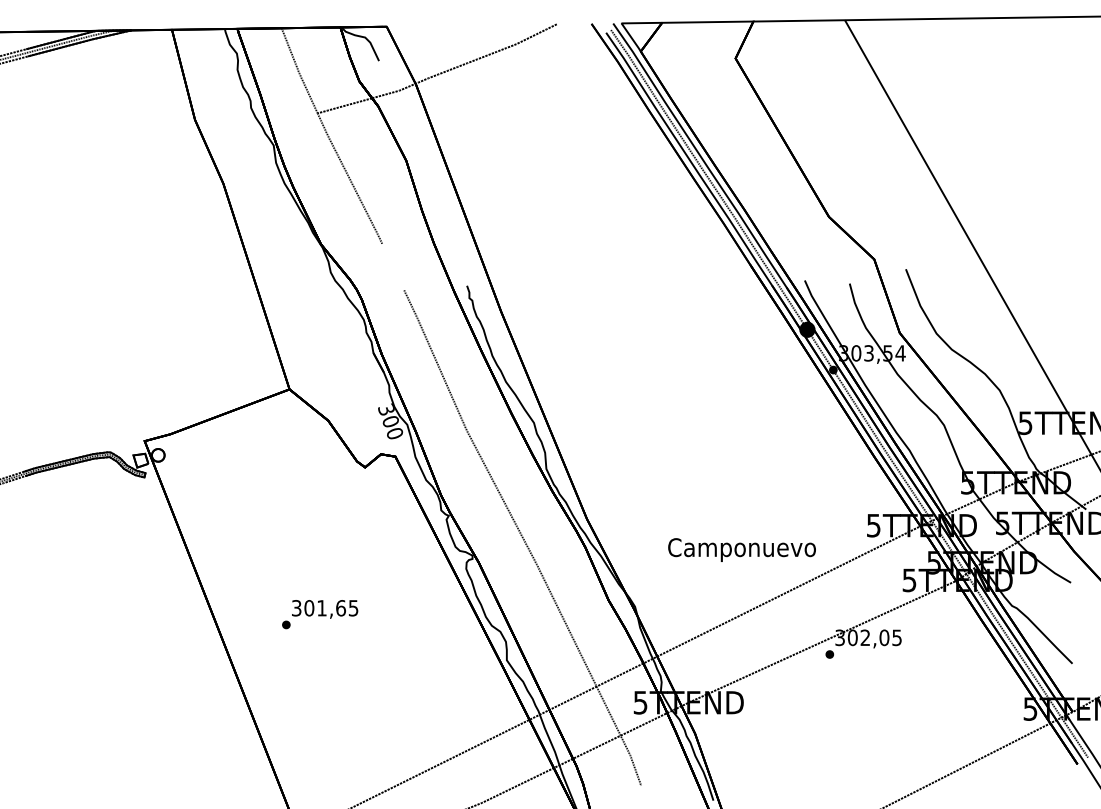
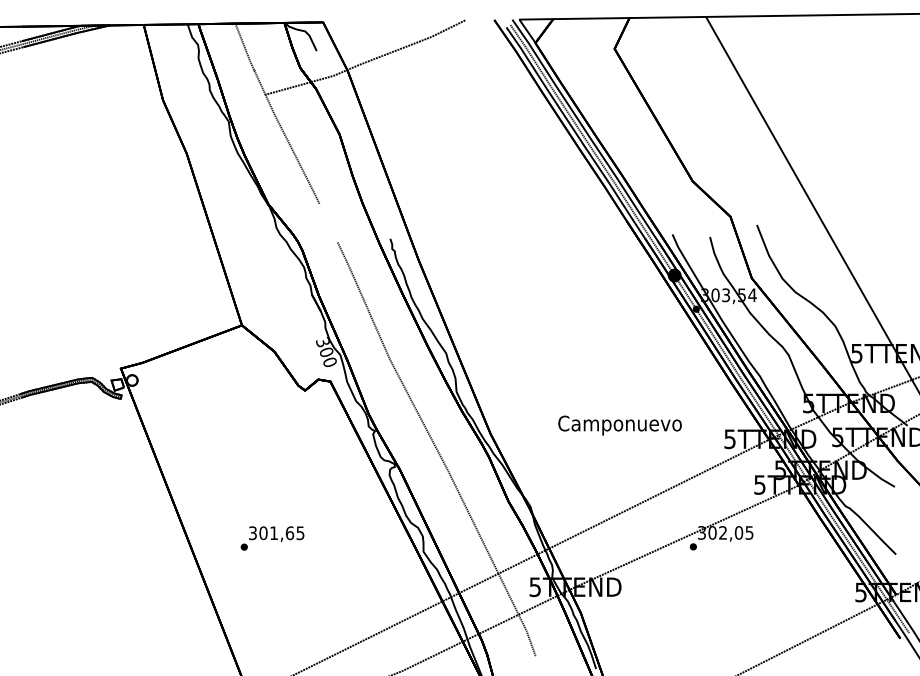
text: (741, 549) -> (619, 425), moved
text: (320, 614) -> (272, 538), moved

